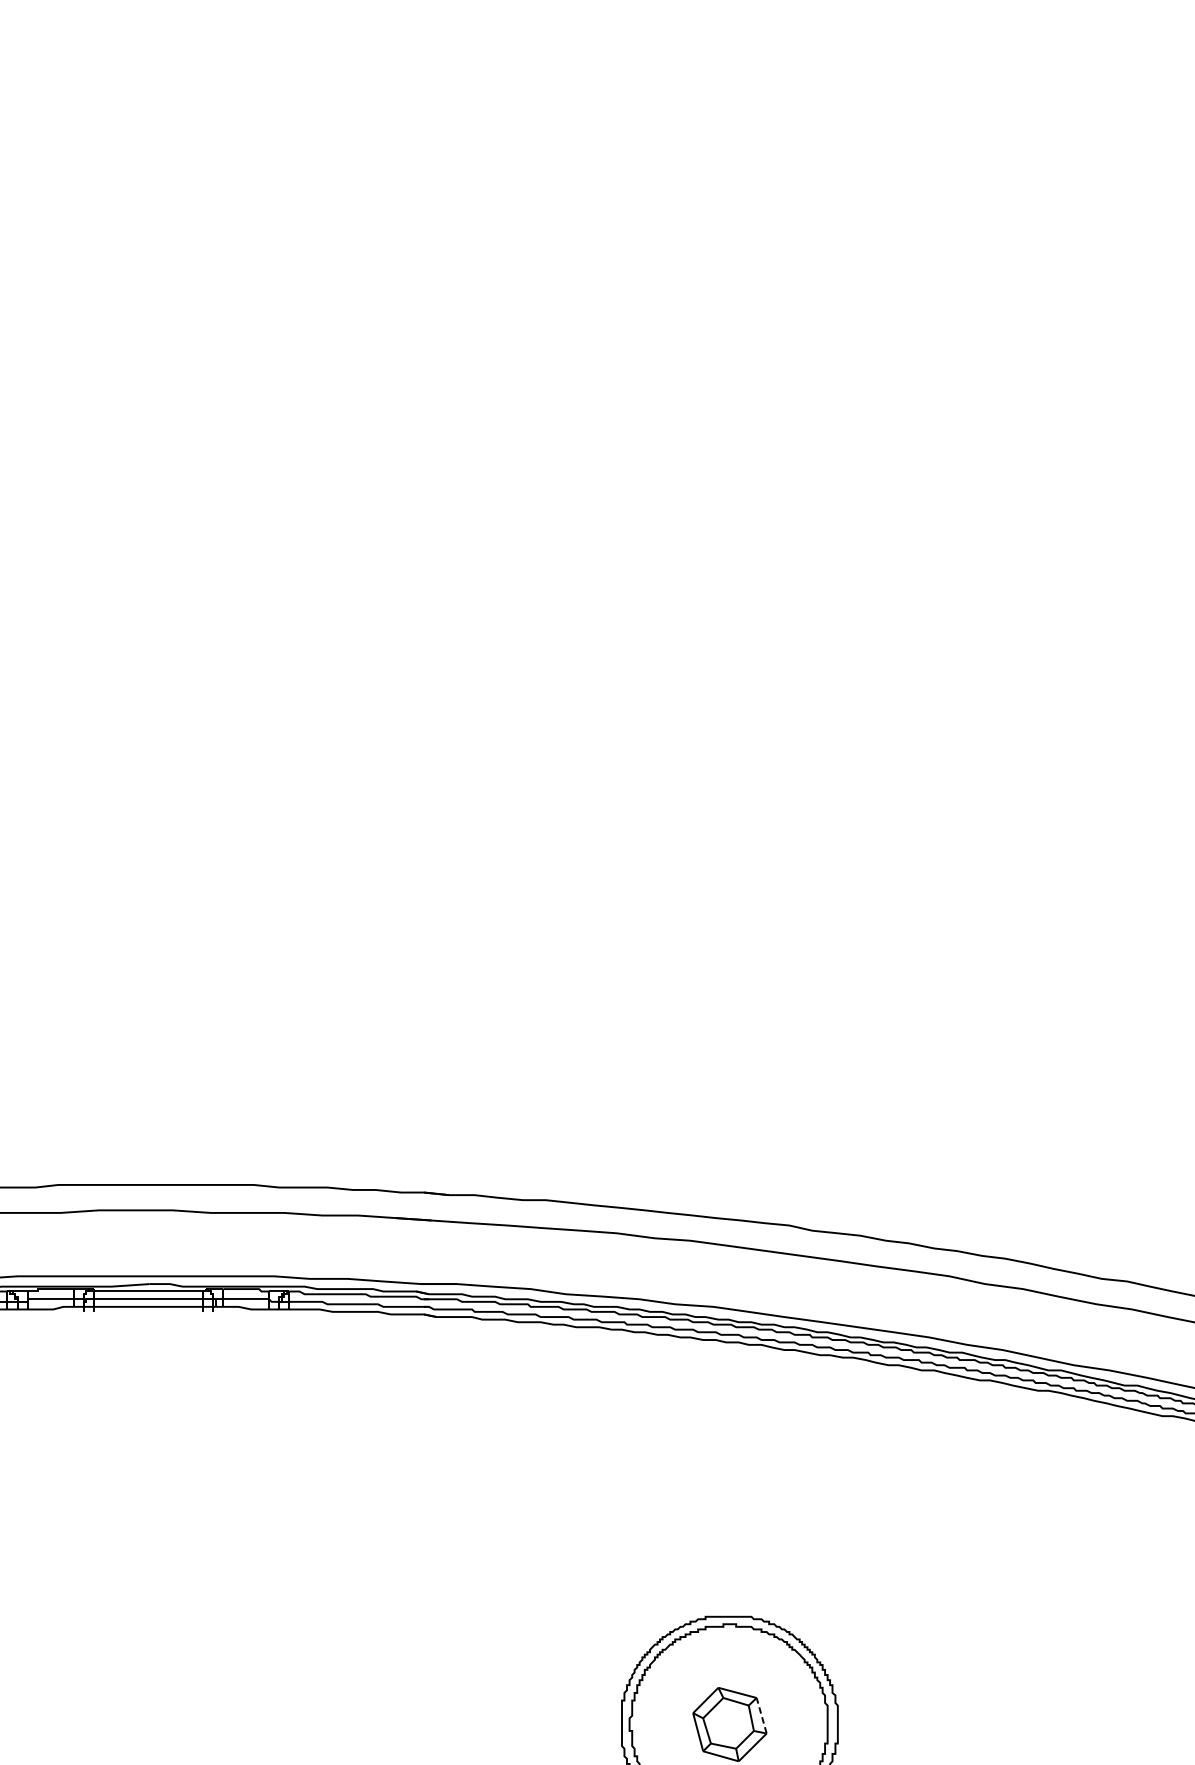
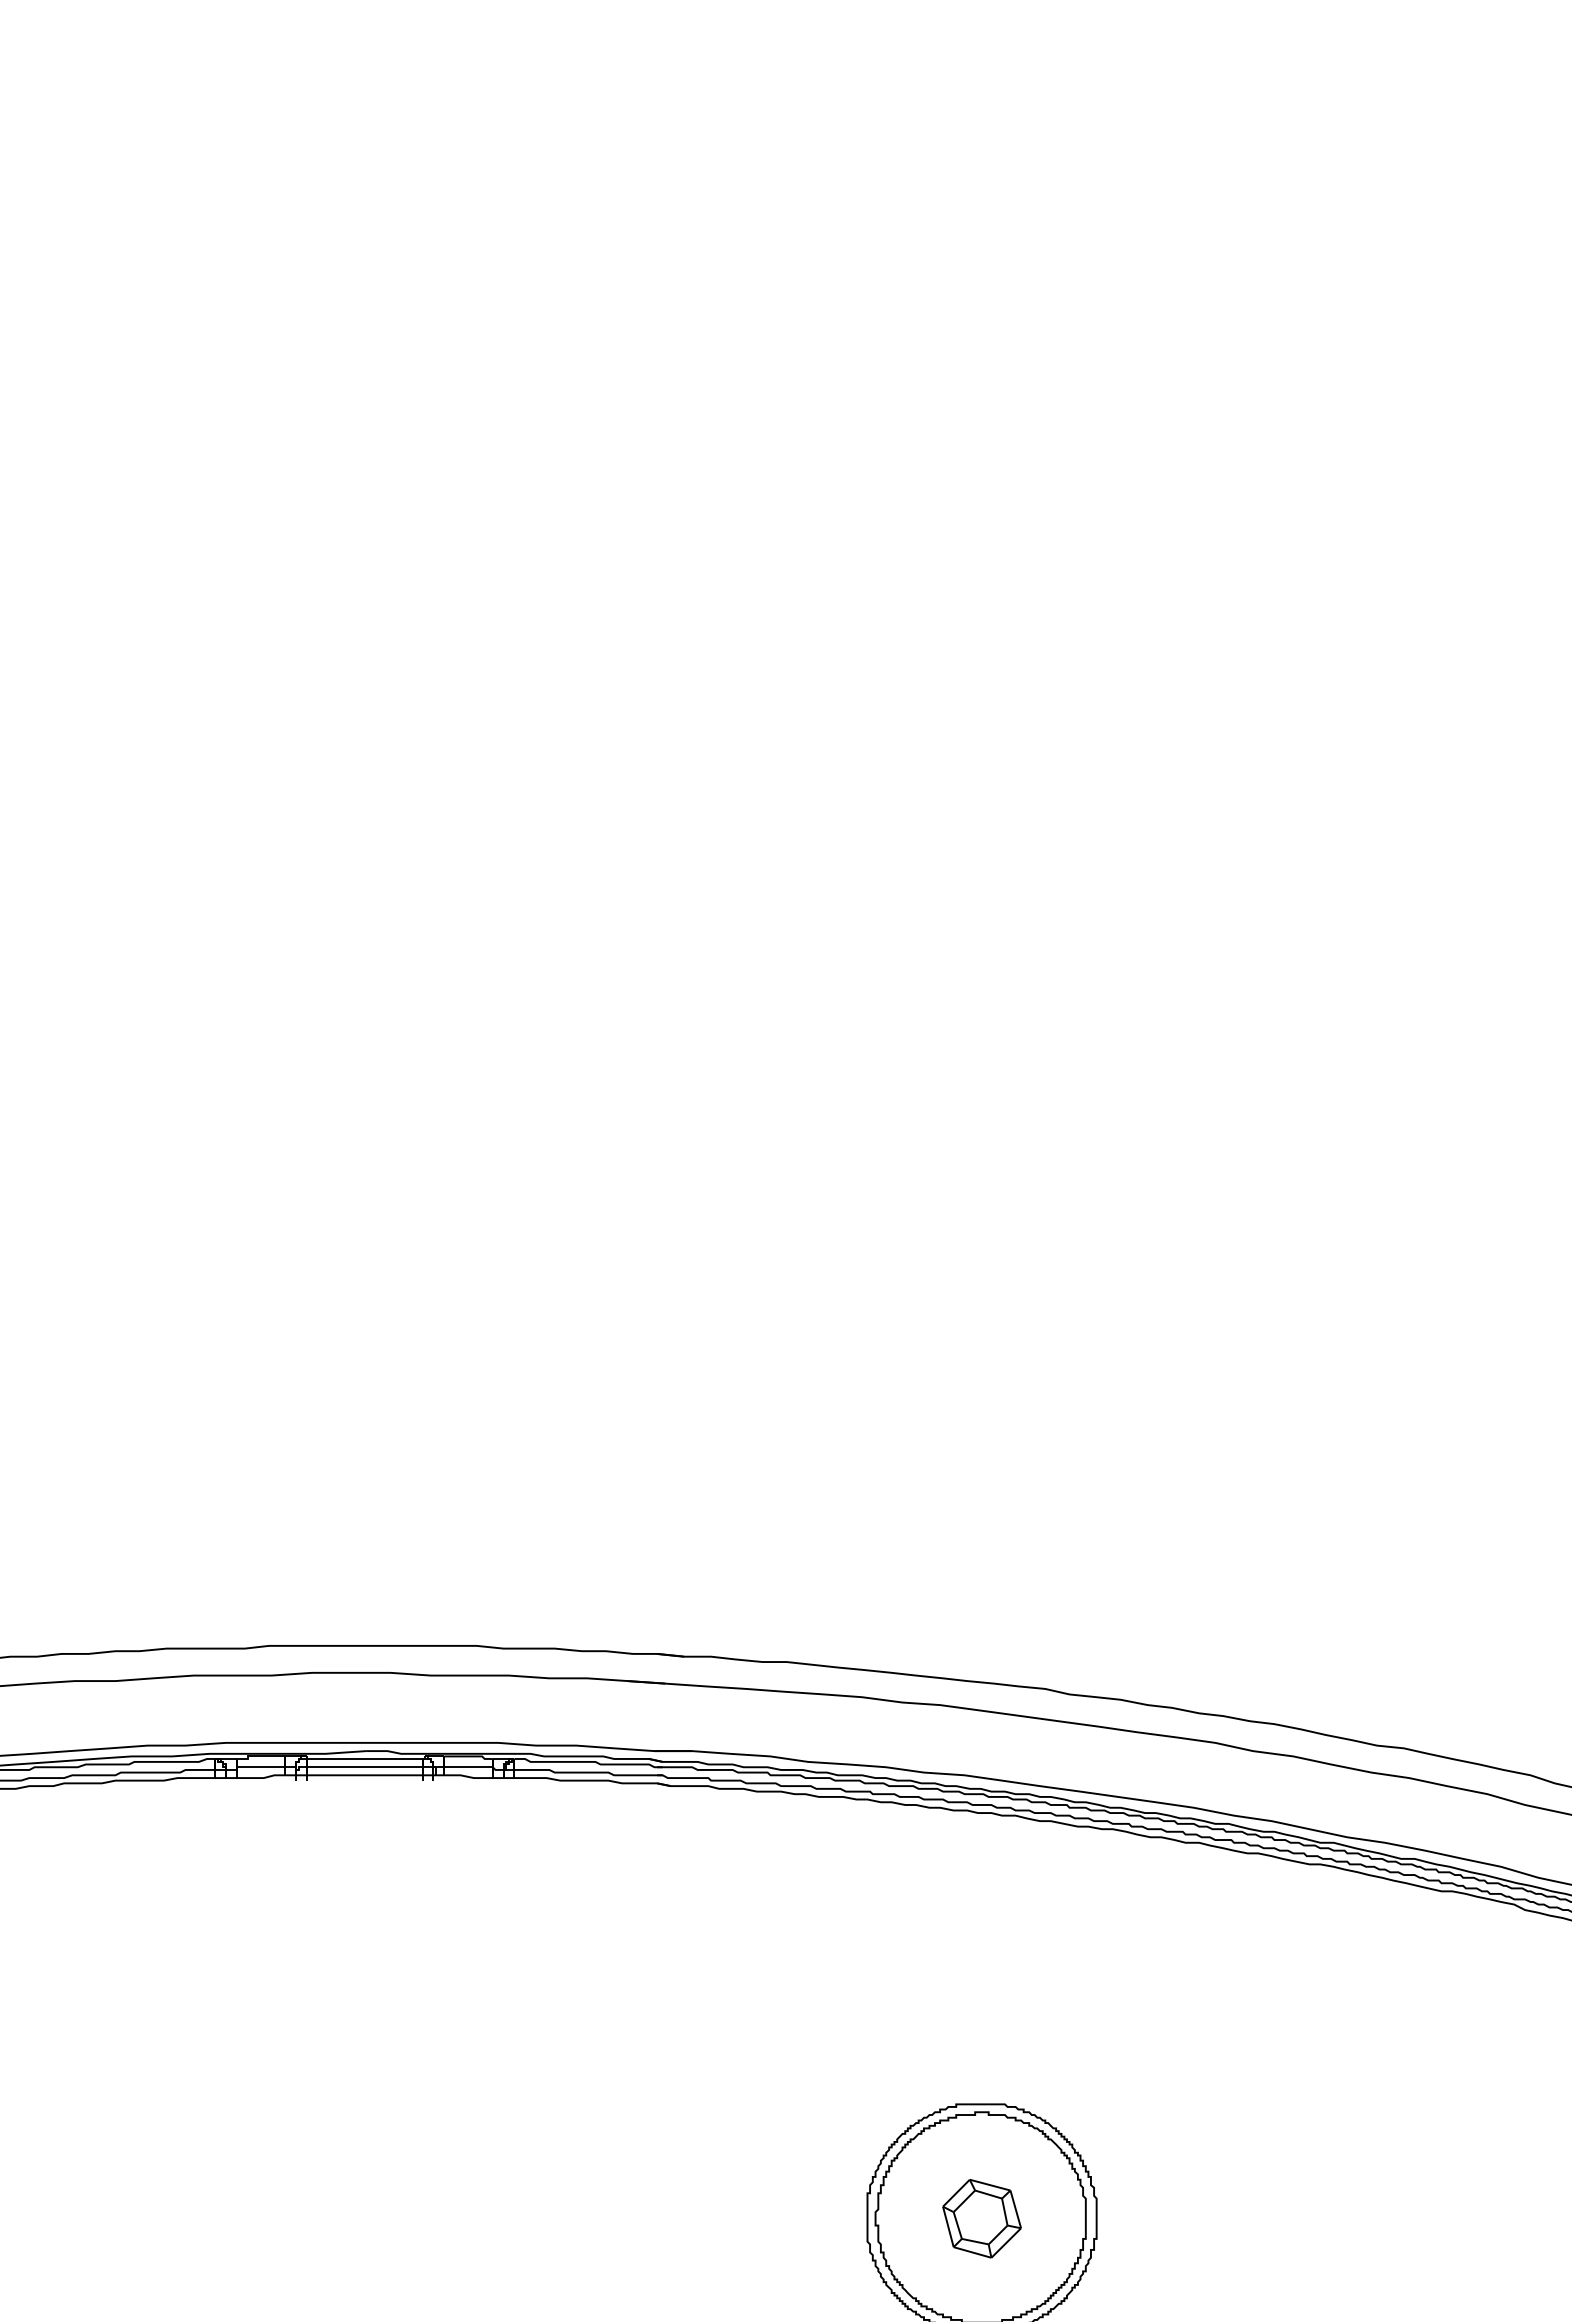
line: (761, 1715) -> (1015, 2209), dashed -> solid

